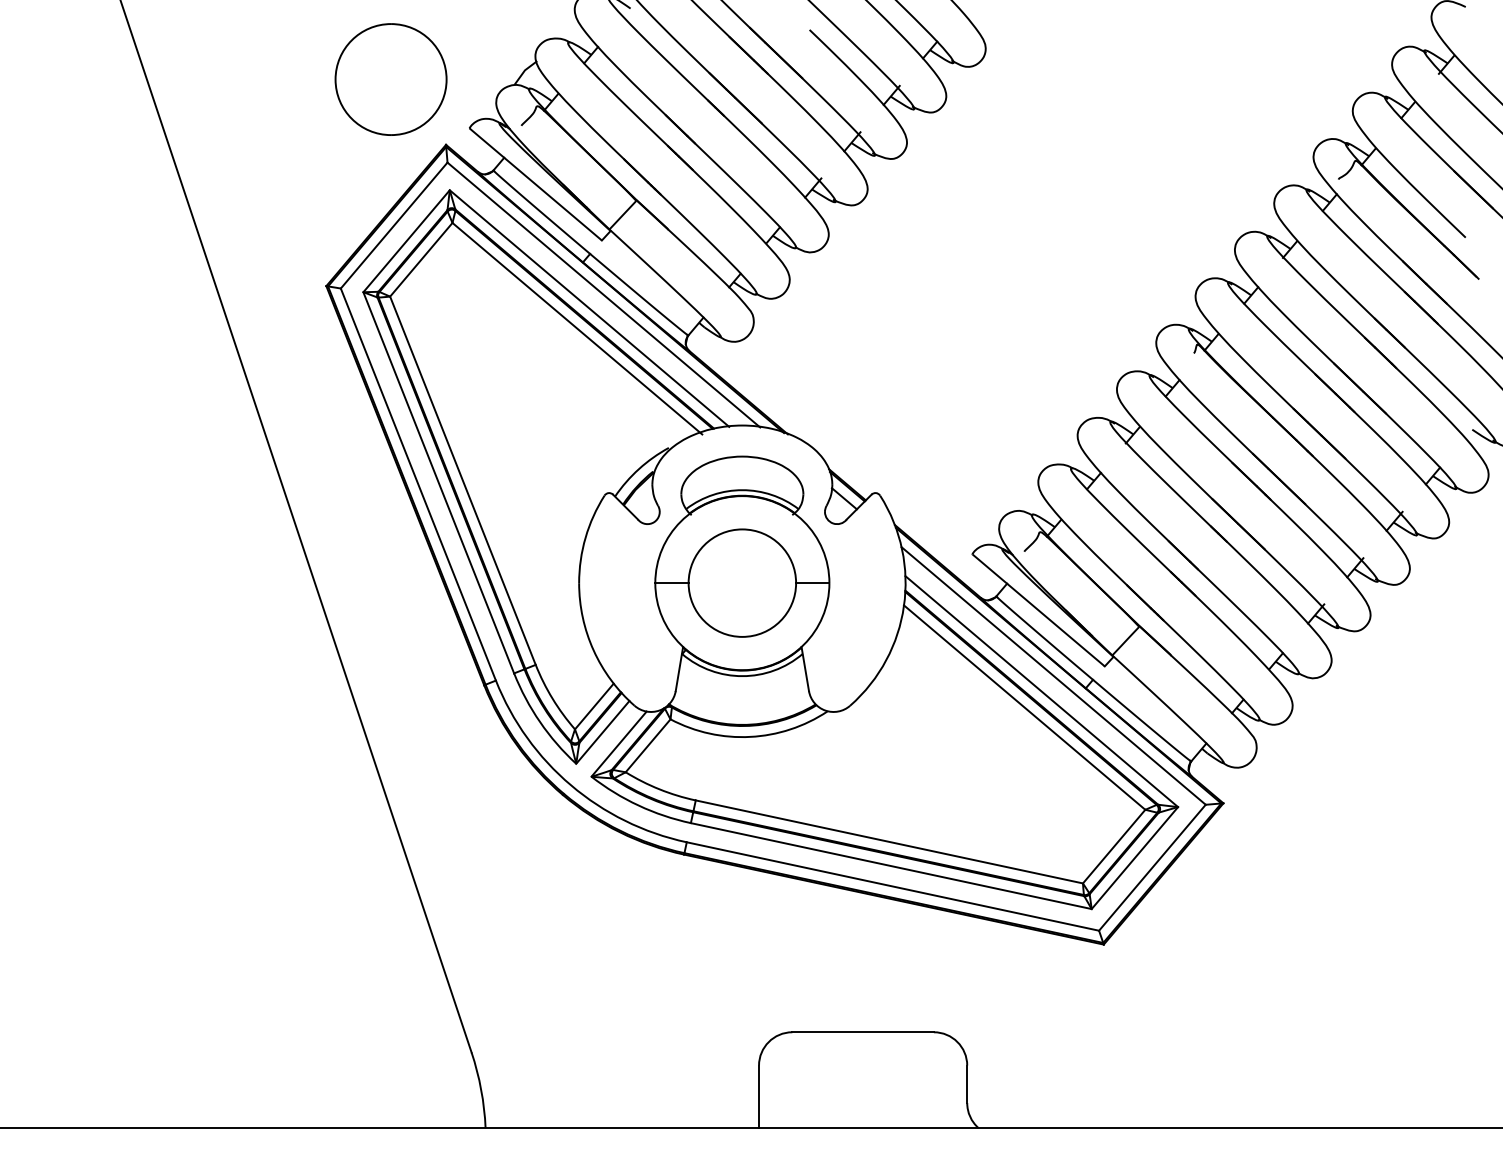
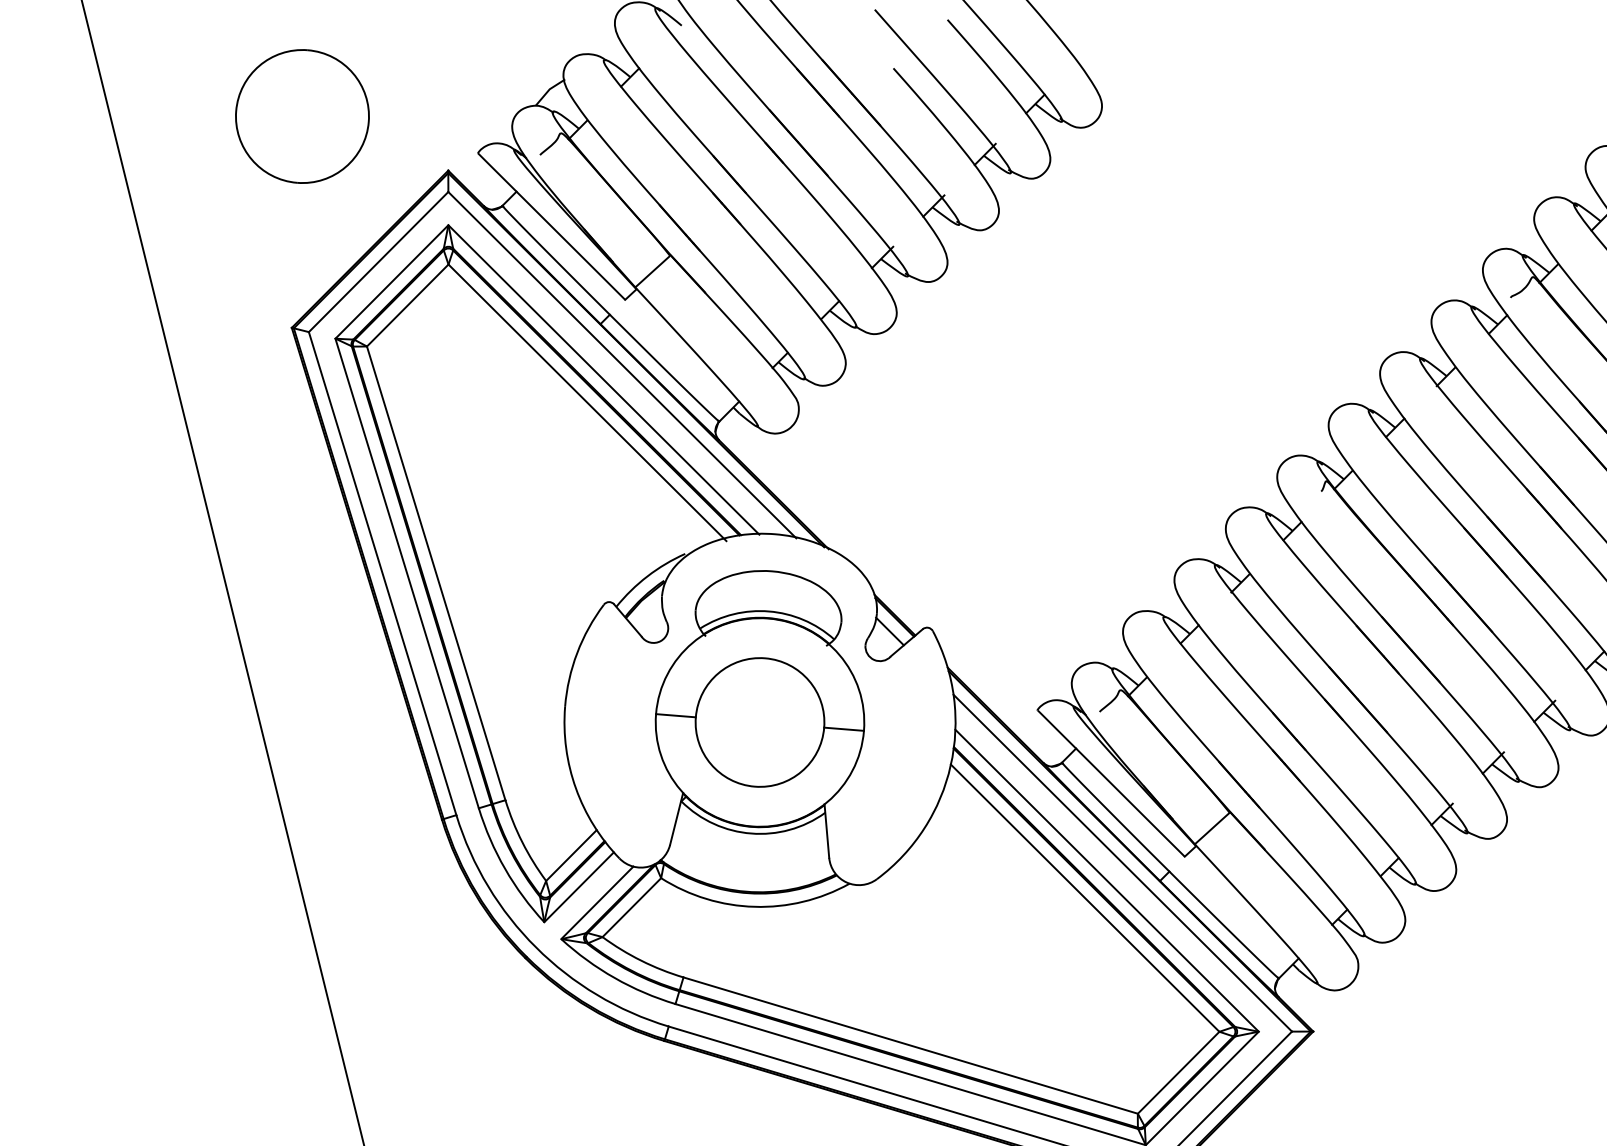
part: (390, 79) -> (301, 116), moved

